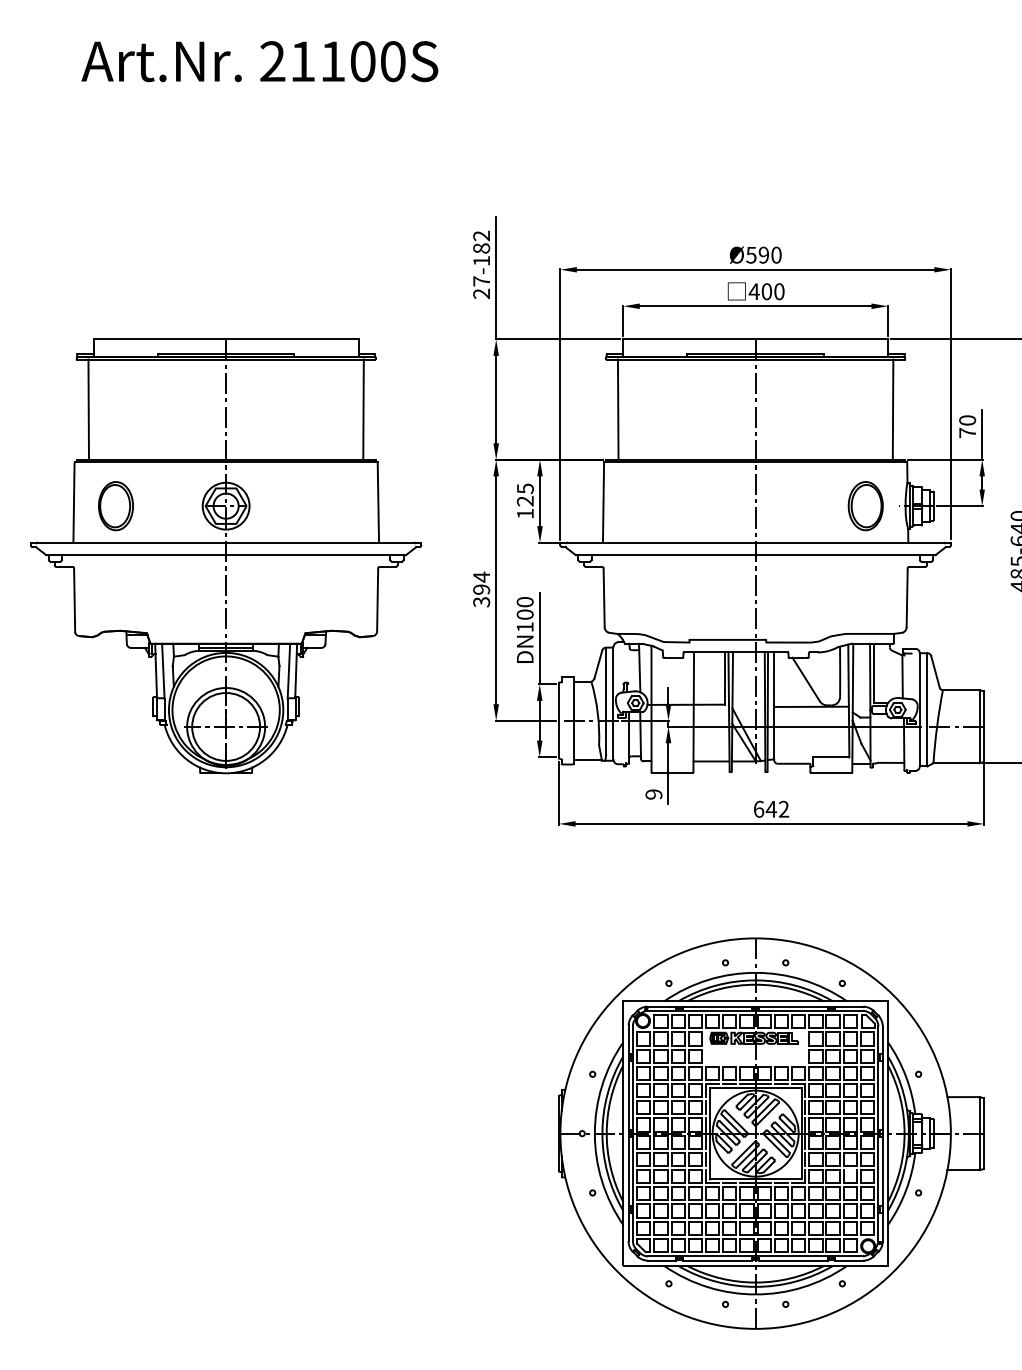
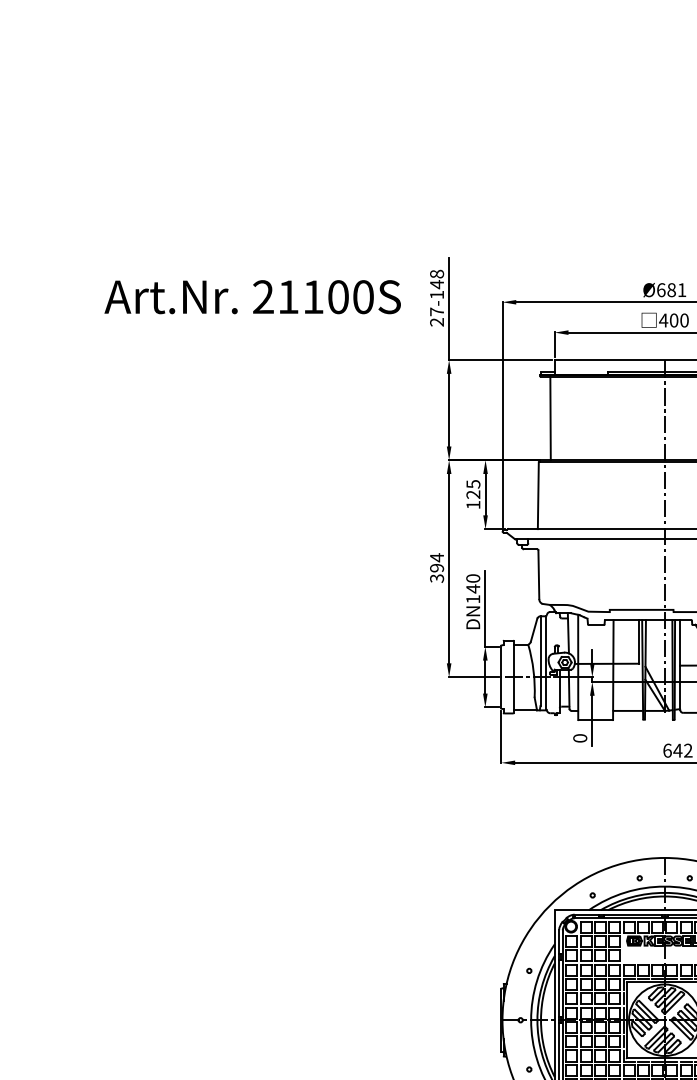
text: (259, 61) -> (252, 297), moved
text: (481, 242) -> (436, 279), 27-182 -> 27-148
text: (763, 254) -> (671, 289), Ø590 -> Ø681
part: (226, 556) -> (224, 540), removed
text: (524, 614) -> (472, 588), DN100 -> DN140
text: (653, 794) -> (579, 738), 9 -> 0

